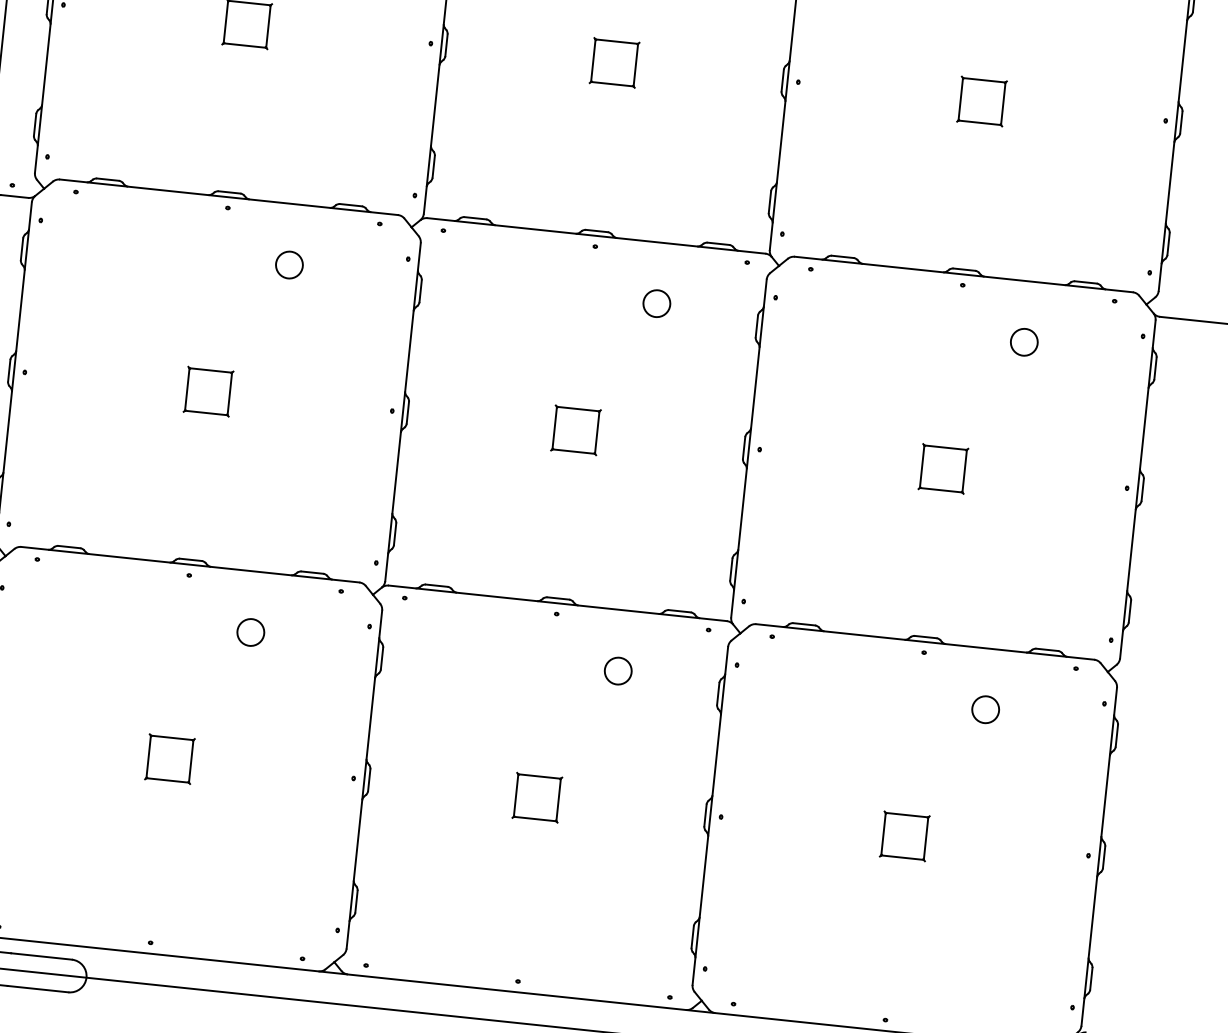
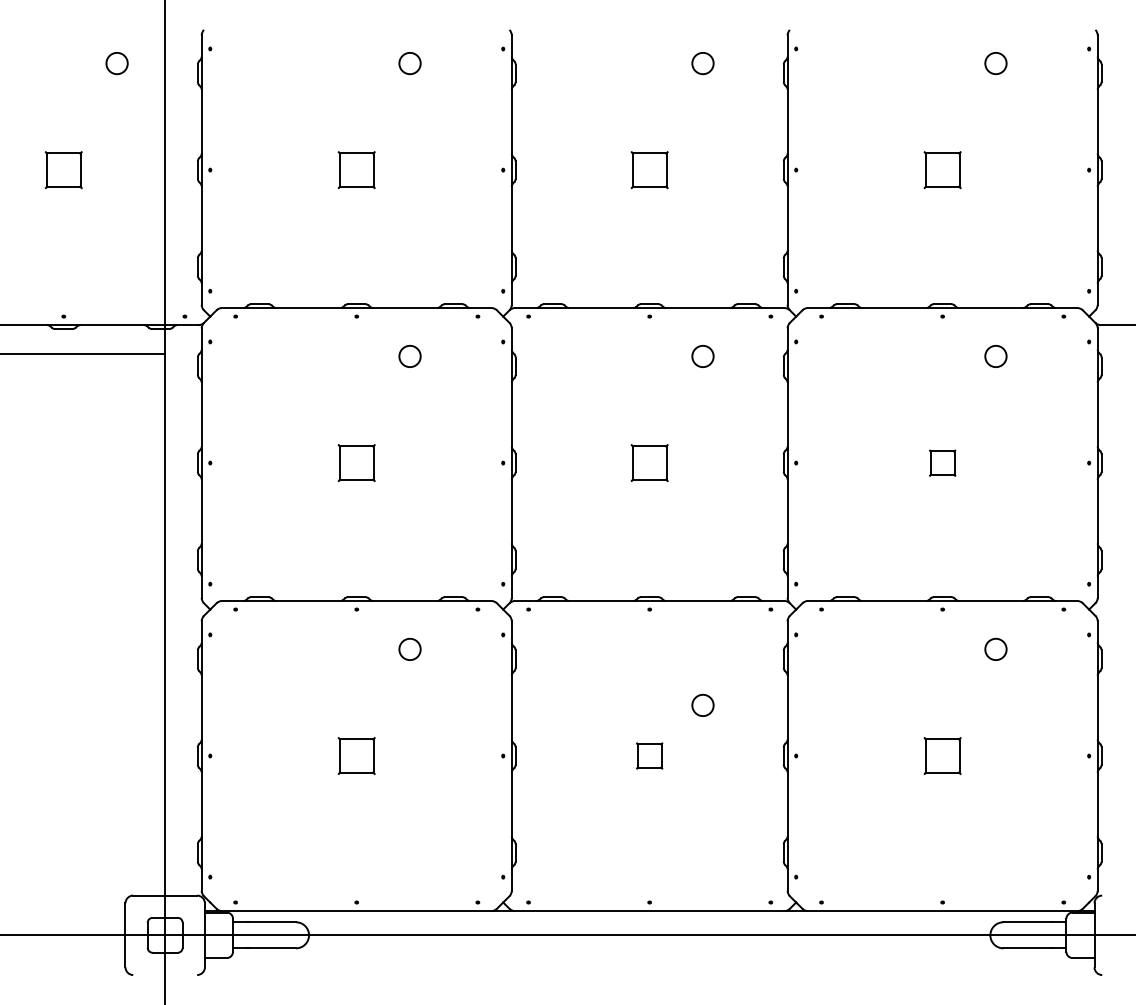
part: (943, 469) -> (942, 463), size x0.7
circle: (617, 669) -> (702, 704), moved
part: (537, 797) -> (649, 755), size x0.7

